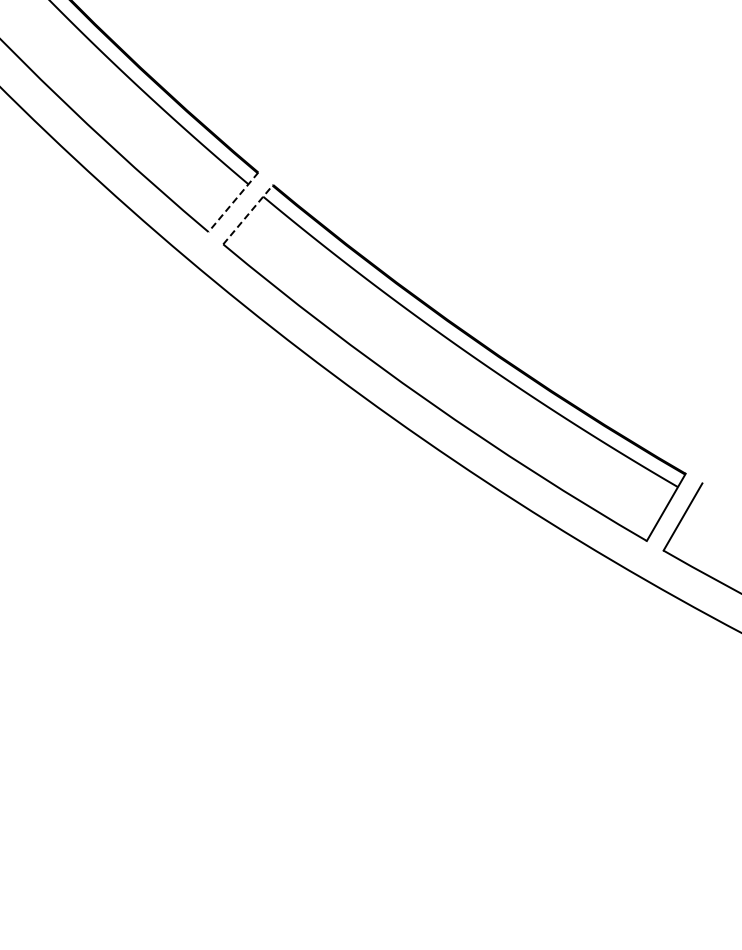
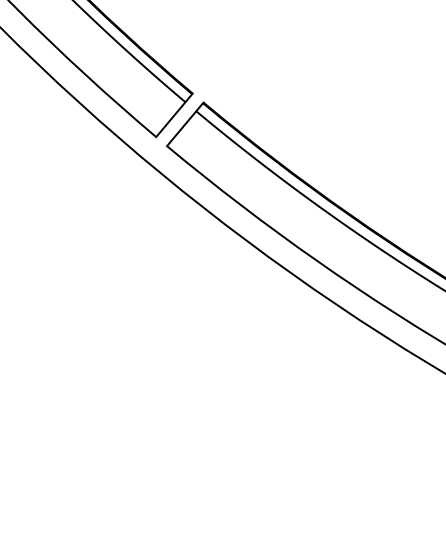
line: (233, 202) -> (174, 115), dashed -> solid
line: (248, 214) -> (185, 124), dashed -> solid

